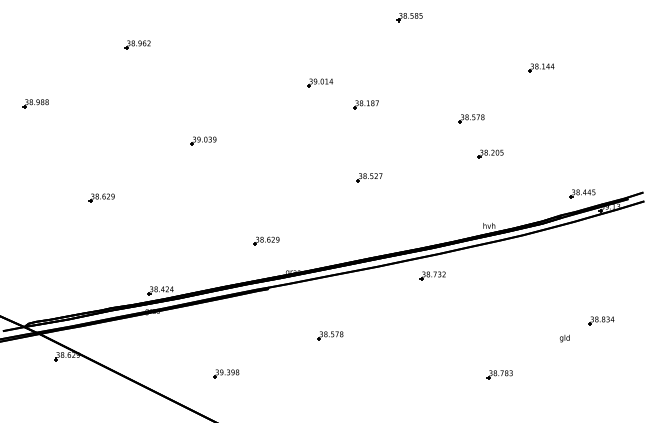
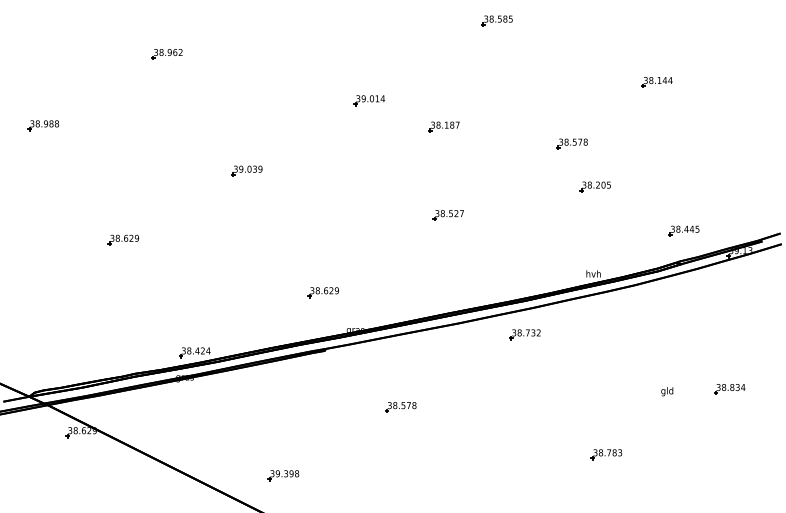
part: (320, 82) -> (369, 100), moved
part: (582, 193) -> (683, 230), moved
text: (565, 338) -> (667, 391), moved
part: (226, 373) -> (283, 475), moved

